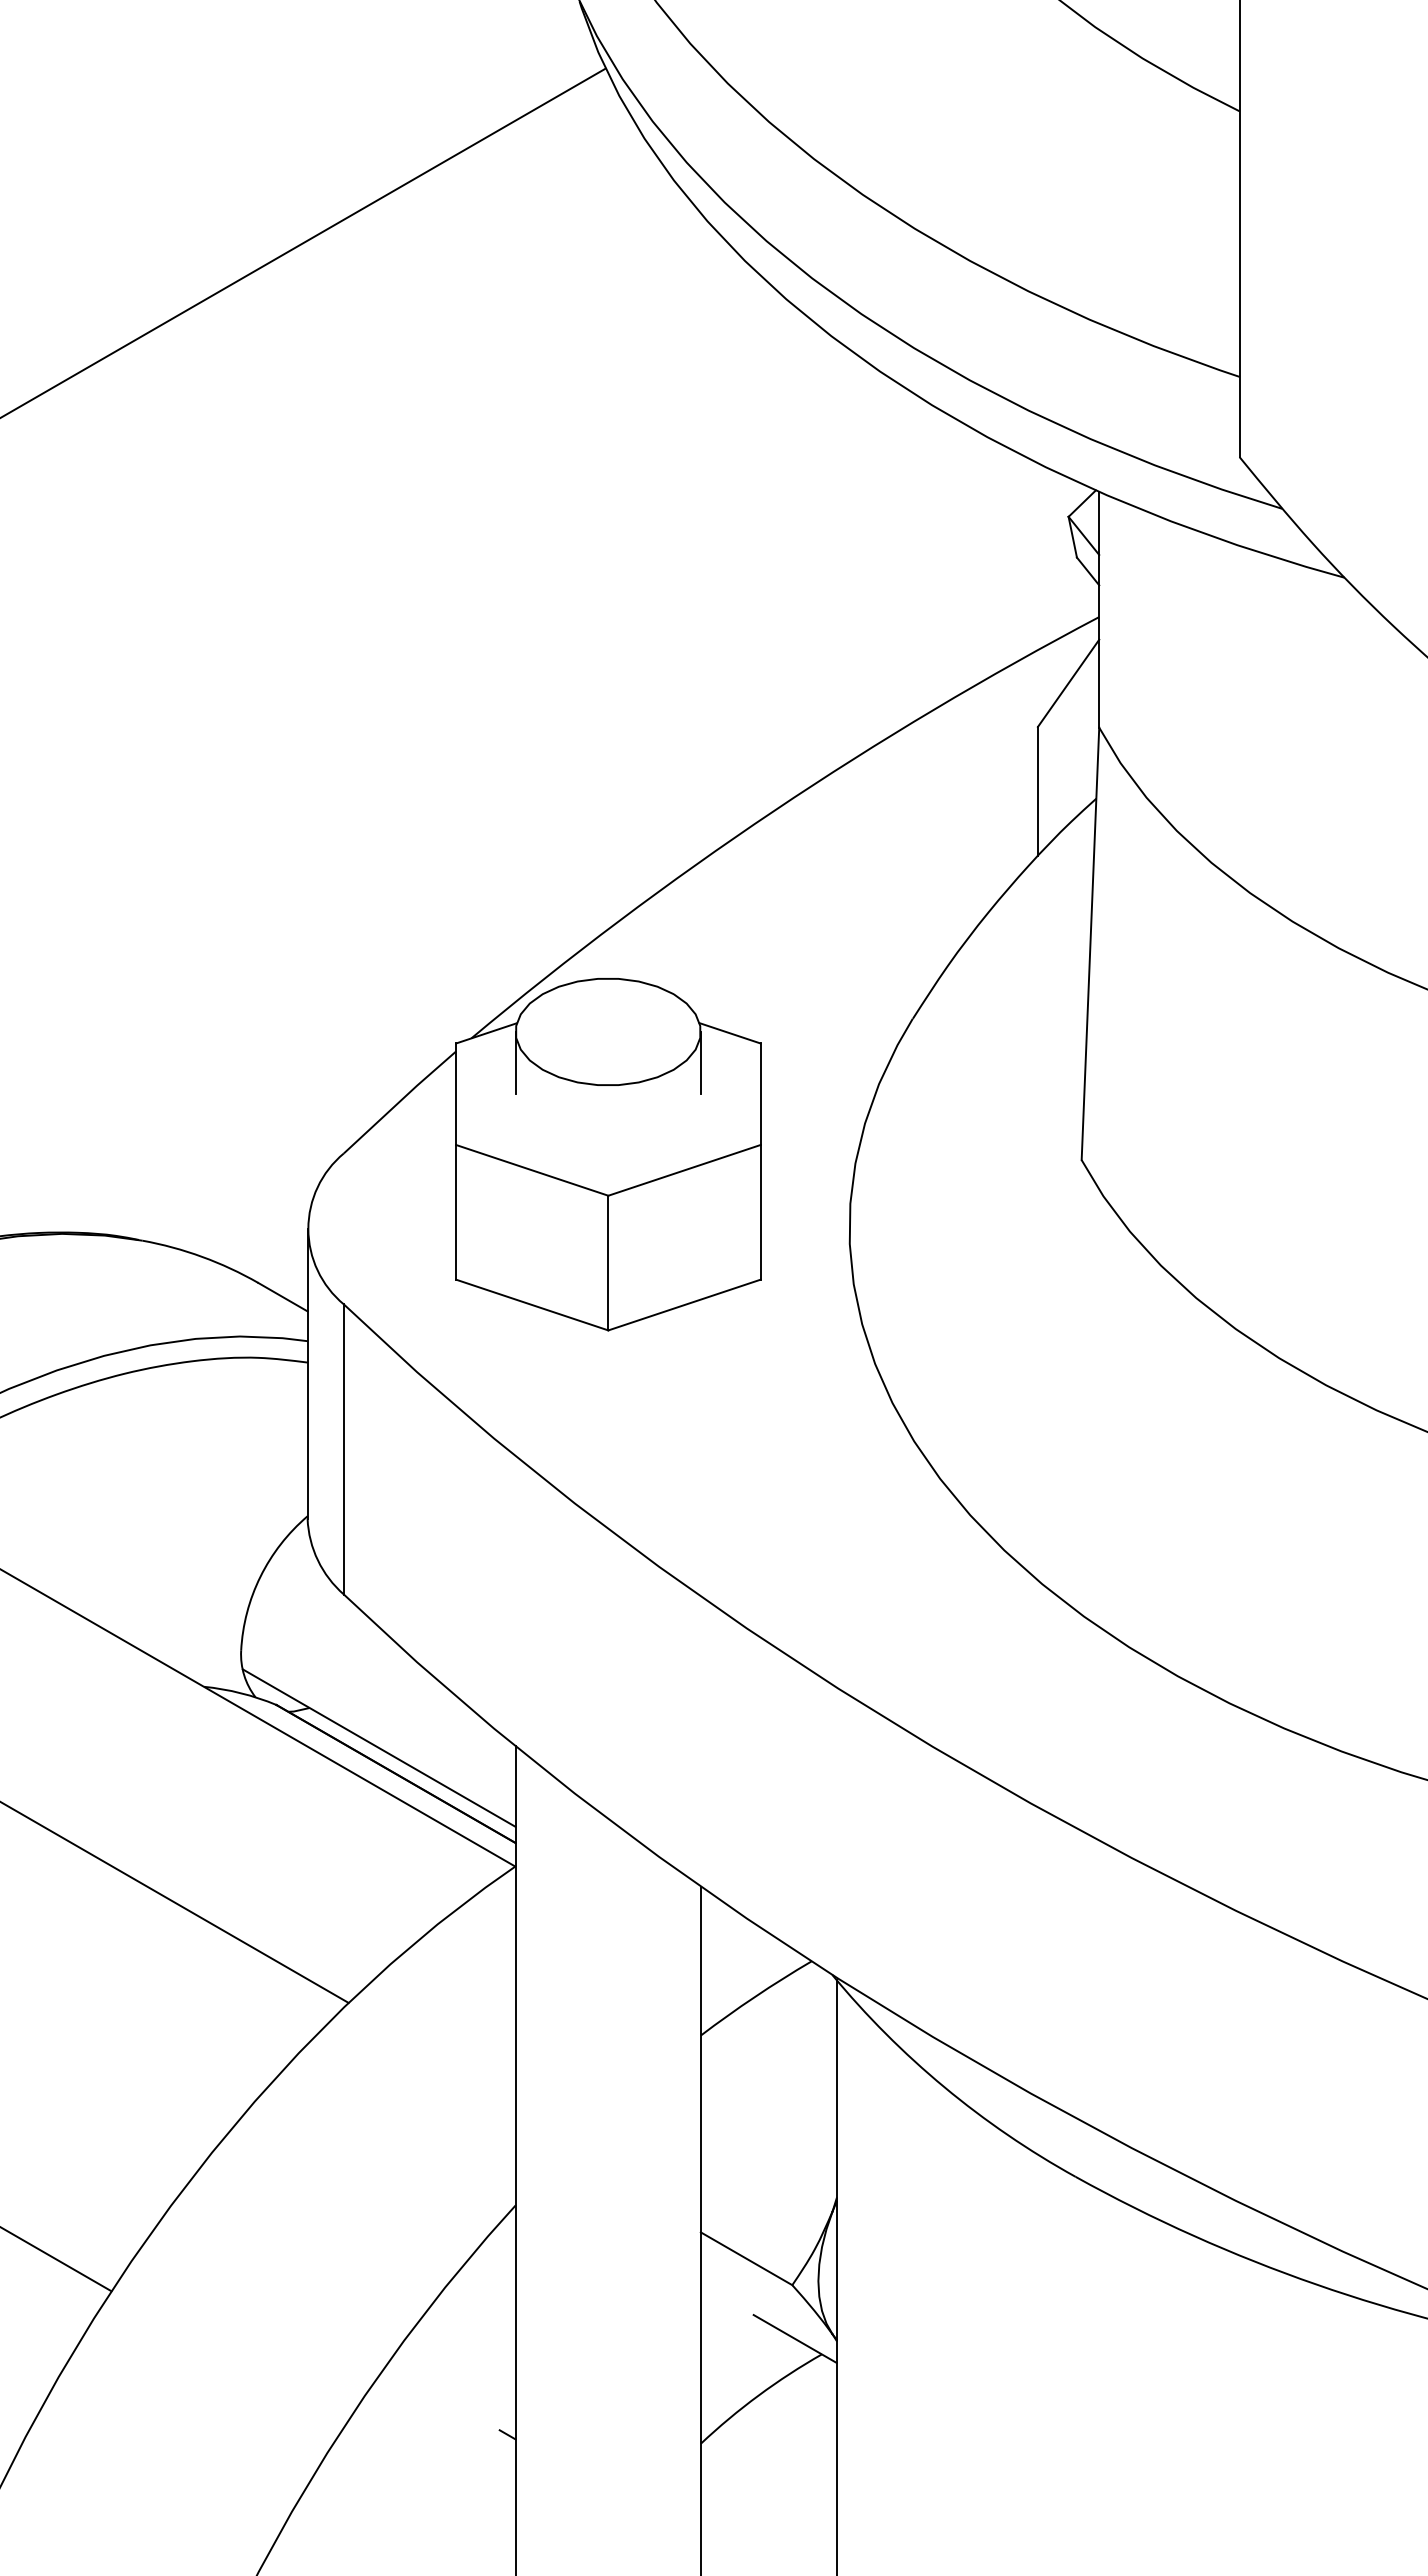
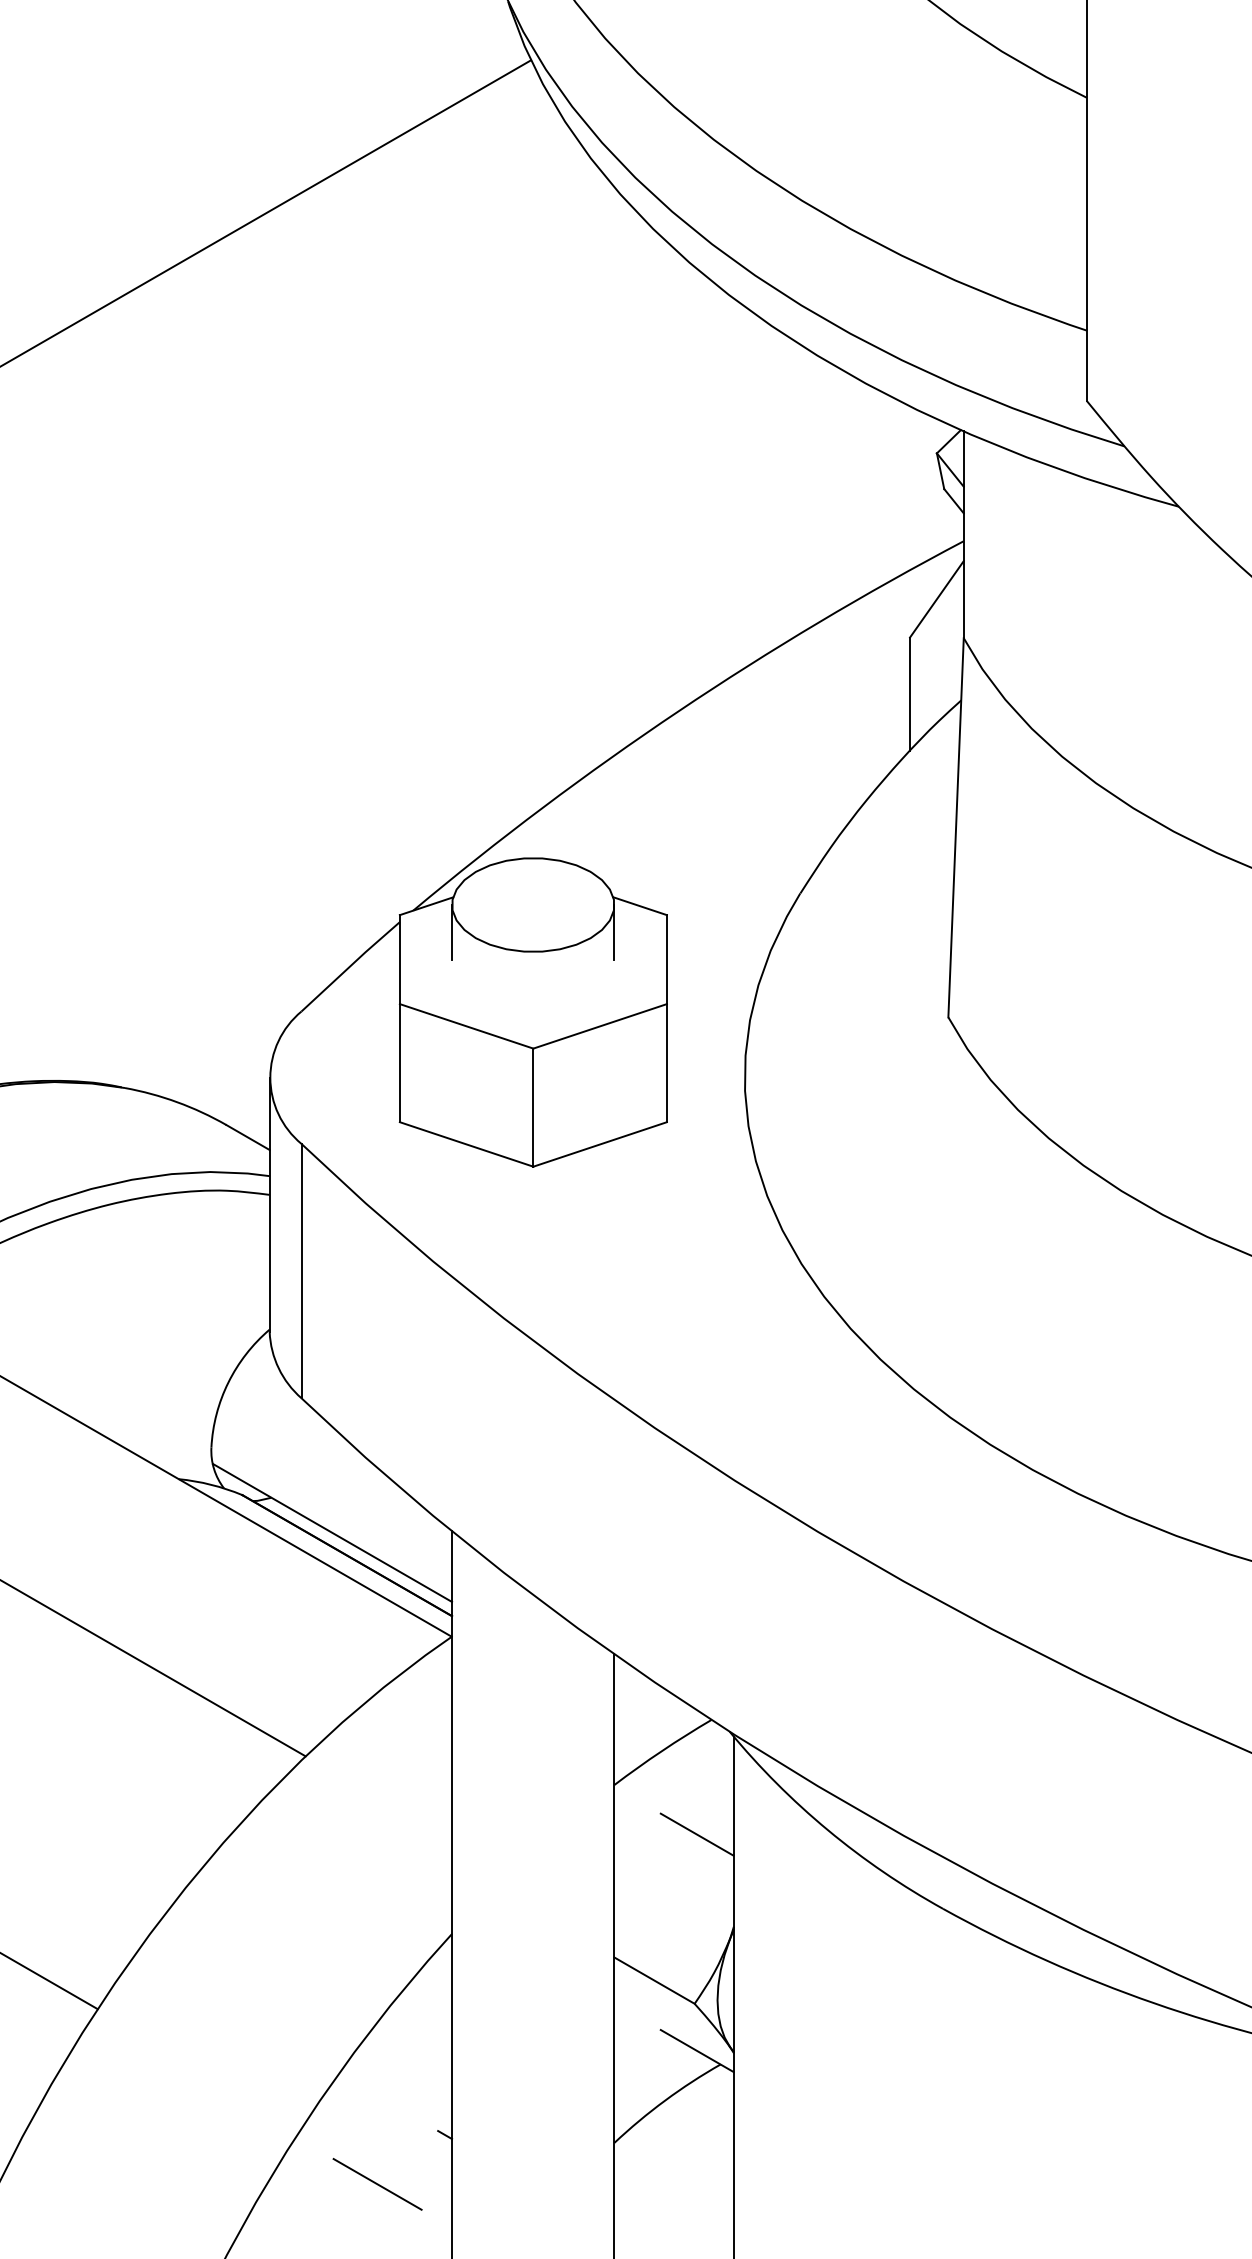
line: (794, 2092) -> (696, 1834), added
line: (430, 2490) -> (377, 2183), added

